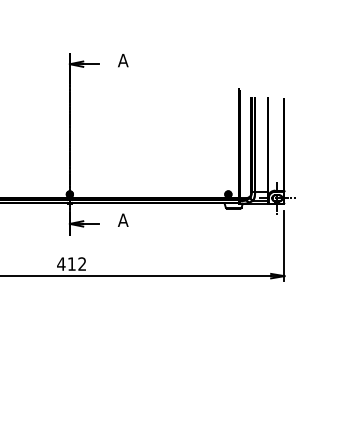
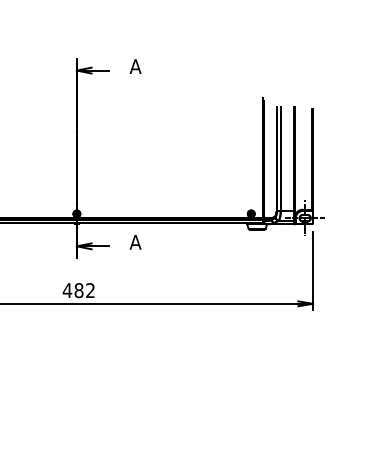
text: (71, 264) -> (78, 290), 412 -> 482

